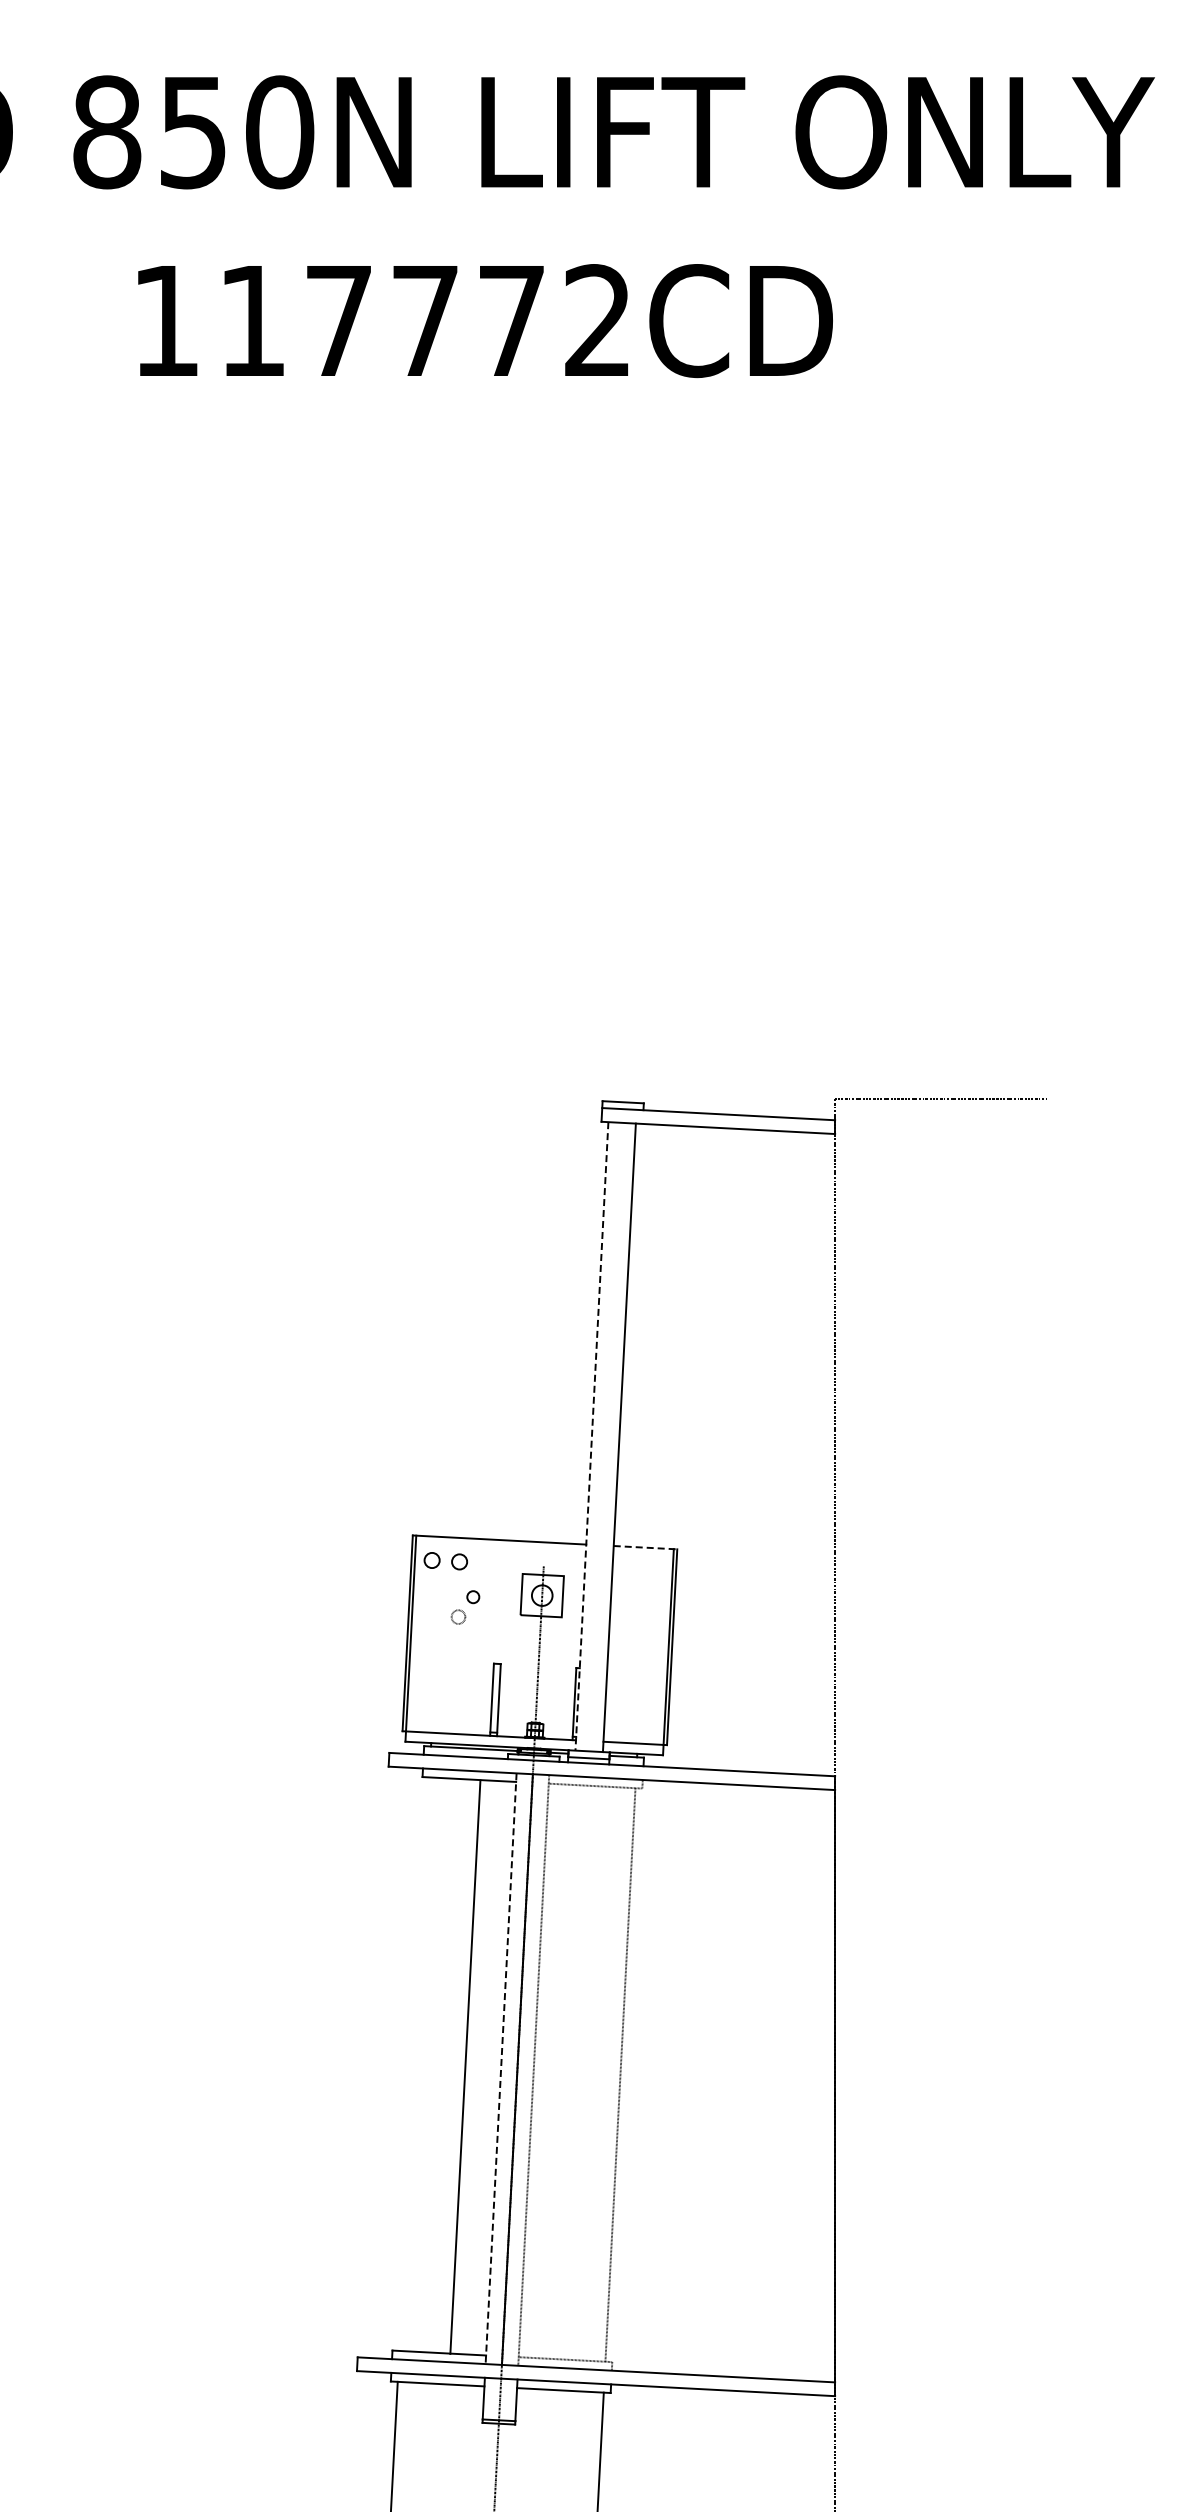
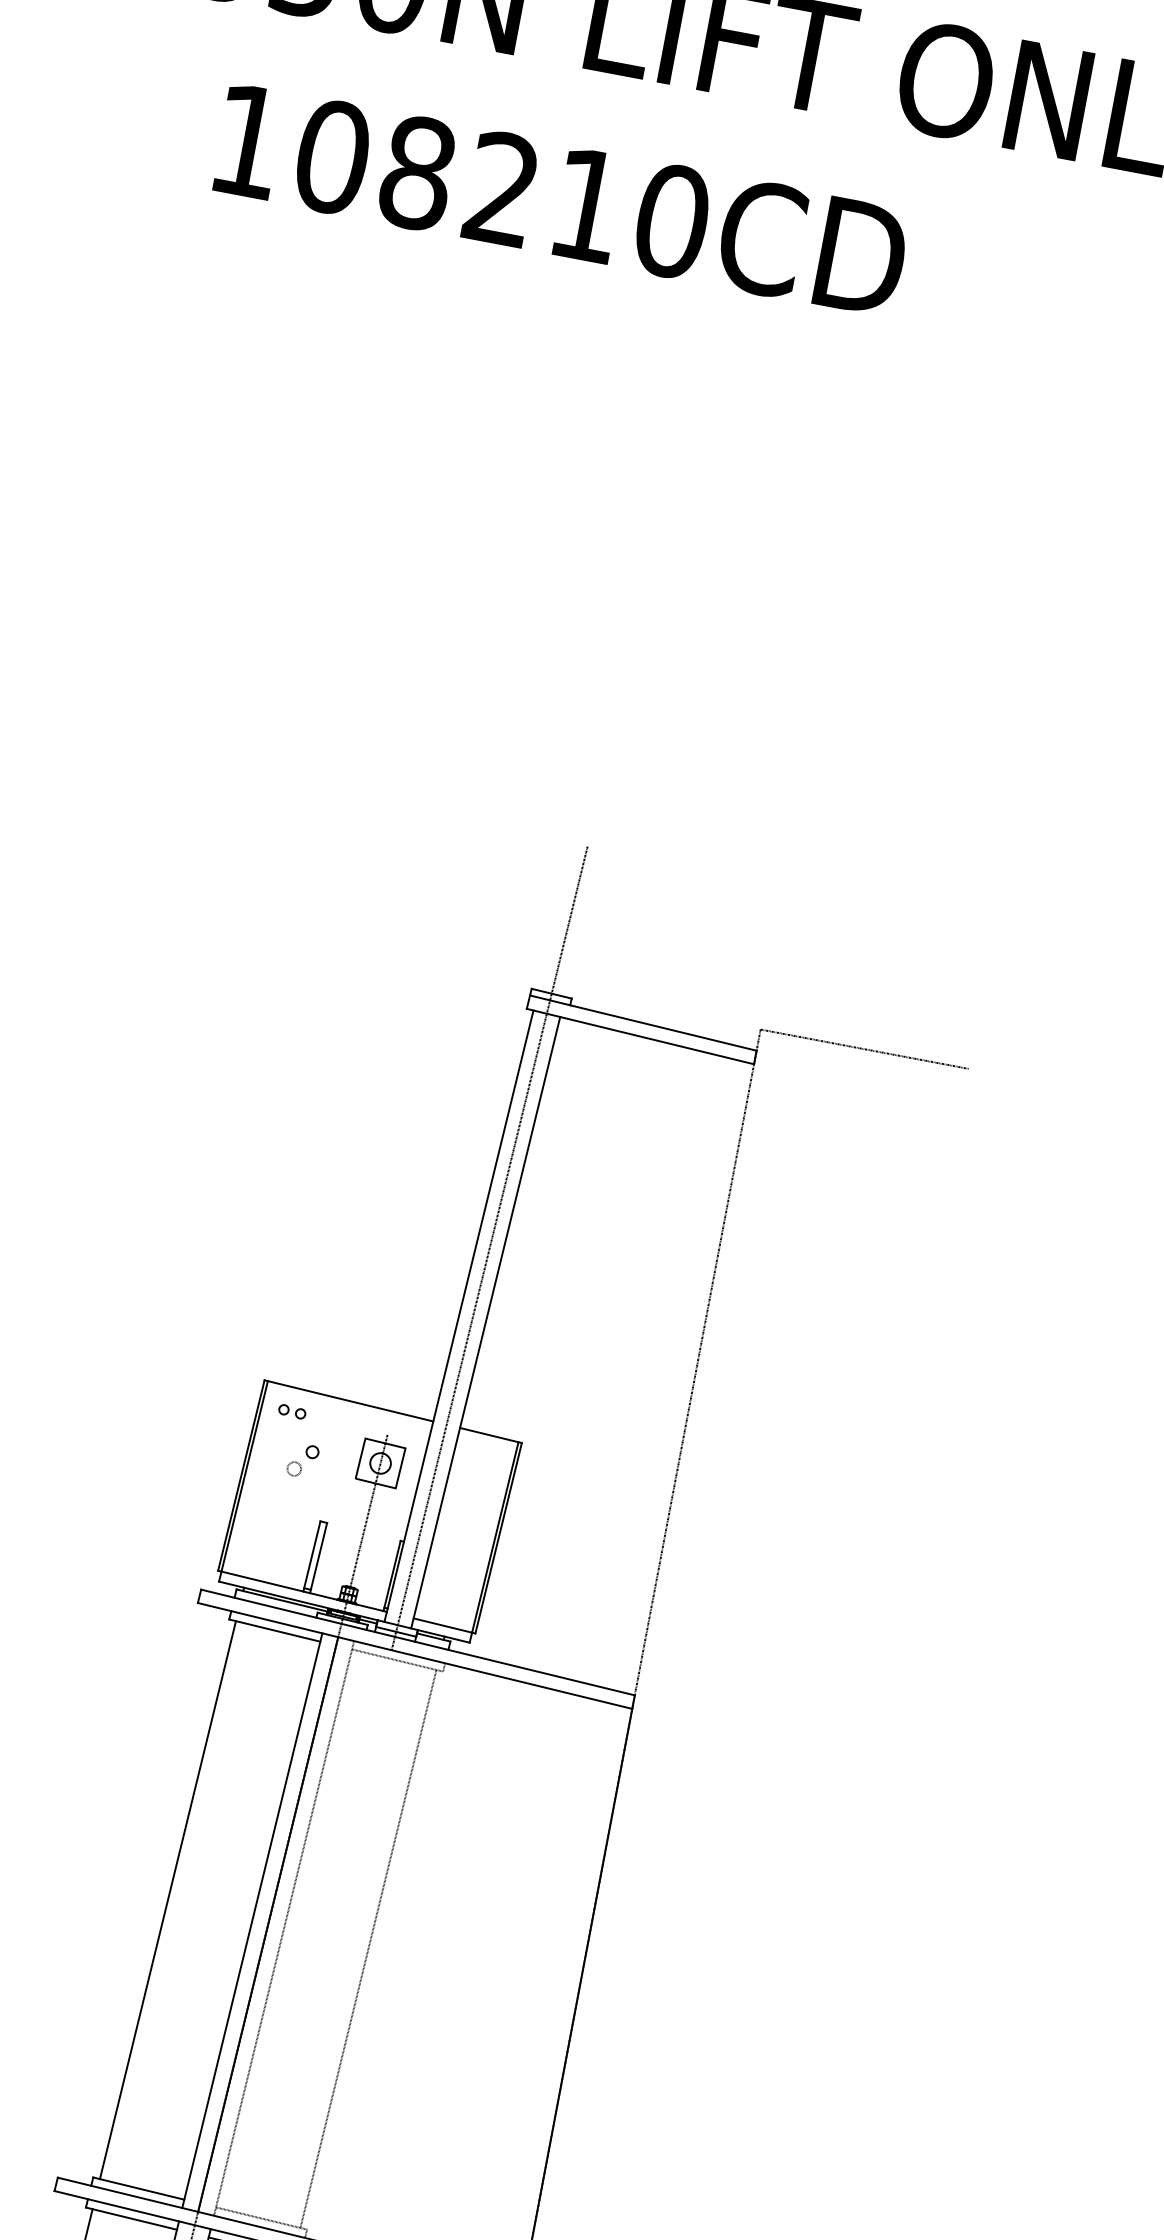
text: (425, 321) -> (502, 189), 117772CD -> 108210CD
line: (609, 1364) -> (489, 1248), added
line: (591, 1436) -> (458, 1316), dashed -> solid
line: (645, 1547) -> (490, 1435), dashed -> solid
part: (445, 1561) -> (291, 1411), size x0.62
line: (465, 2066) -> (168, 1899), moved
line: (501, 2068) -> (252, 1920), dashed -> solid

